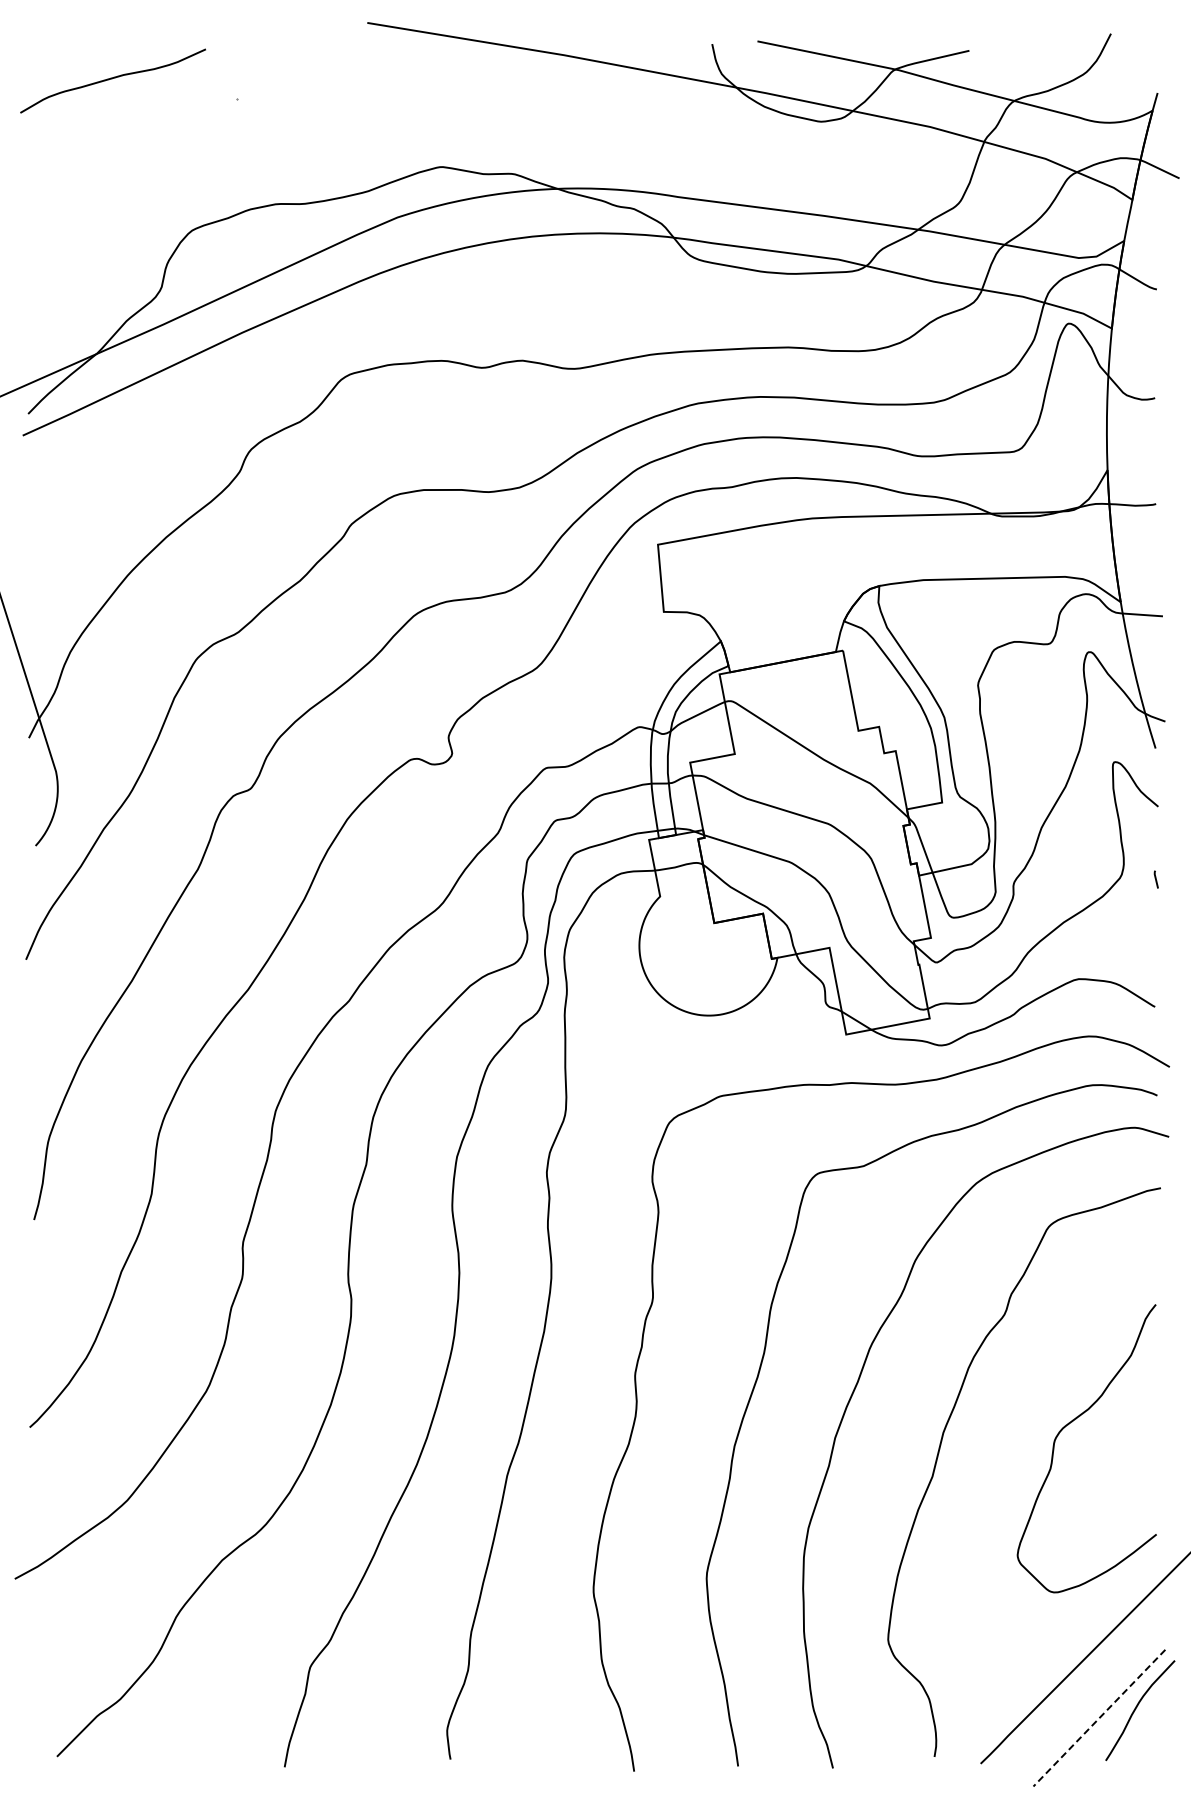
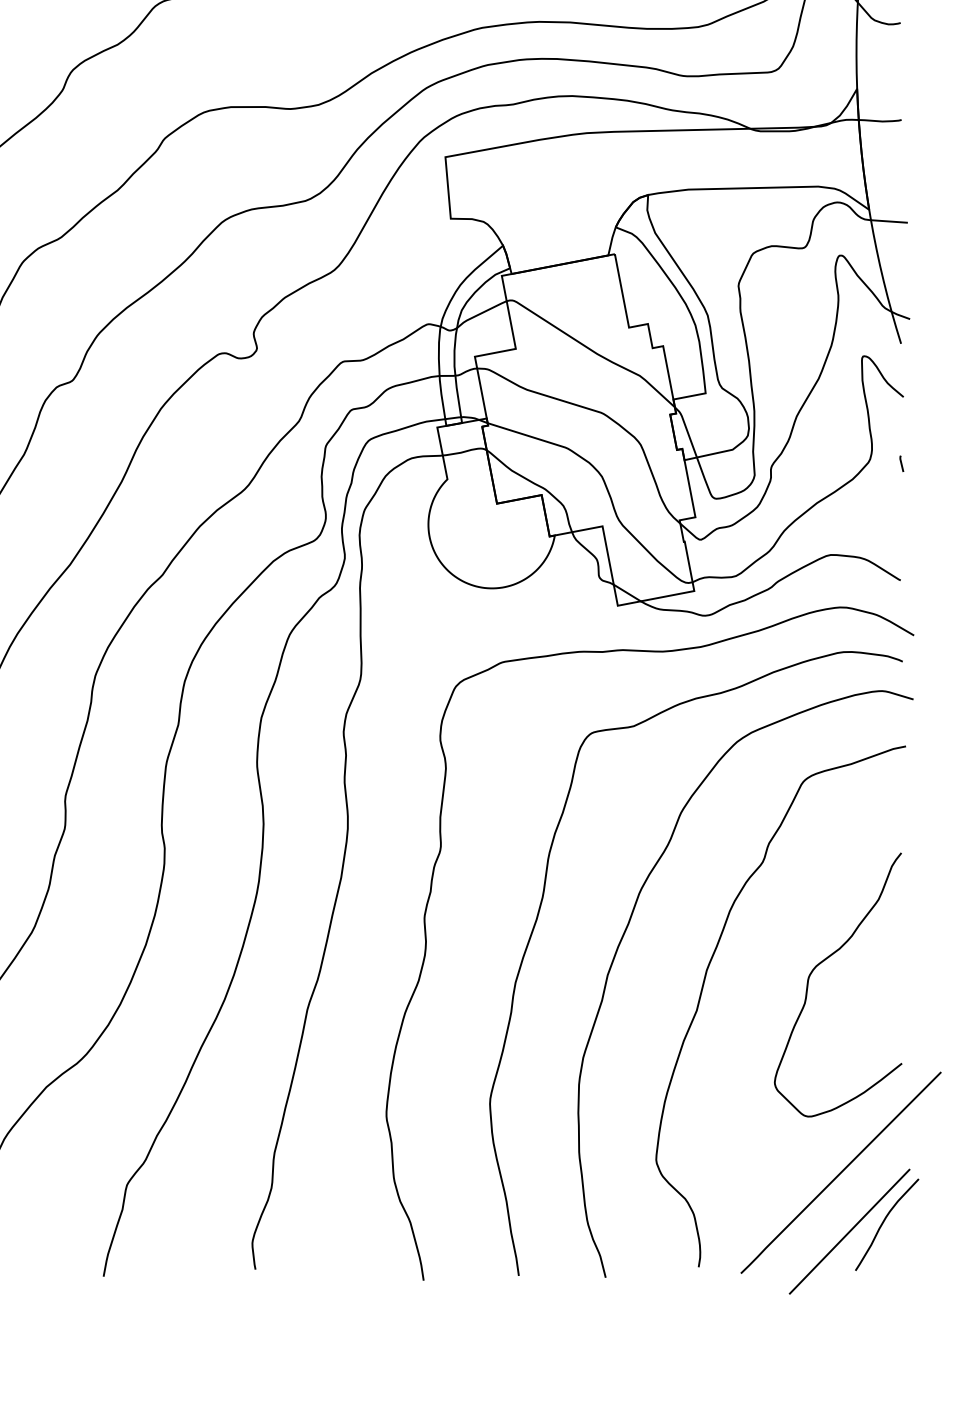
line: (1099, 1718) -> (849, 1232), dashed -> solid

